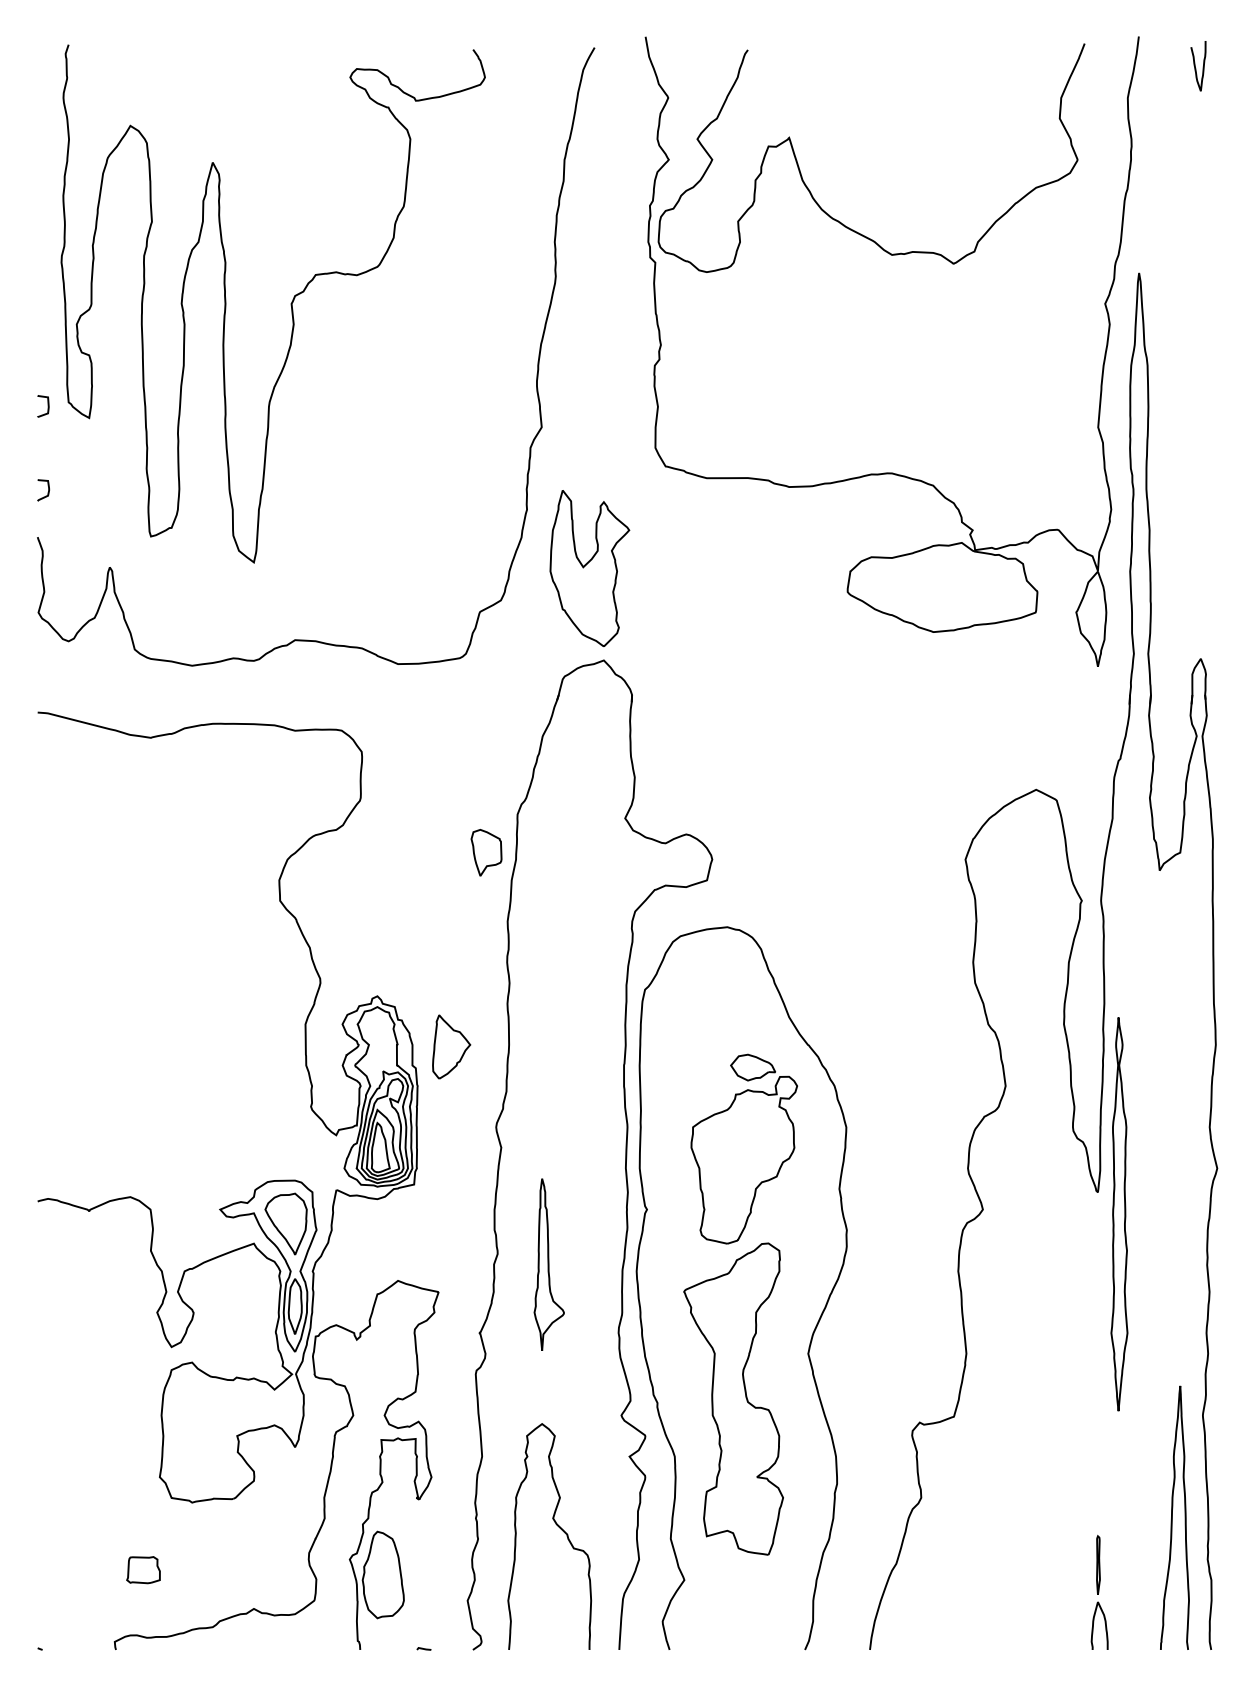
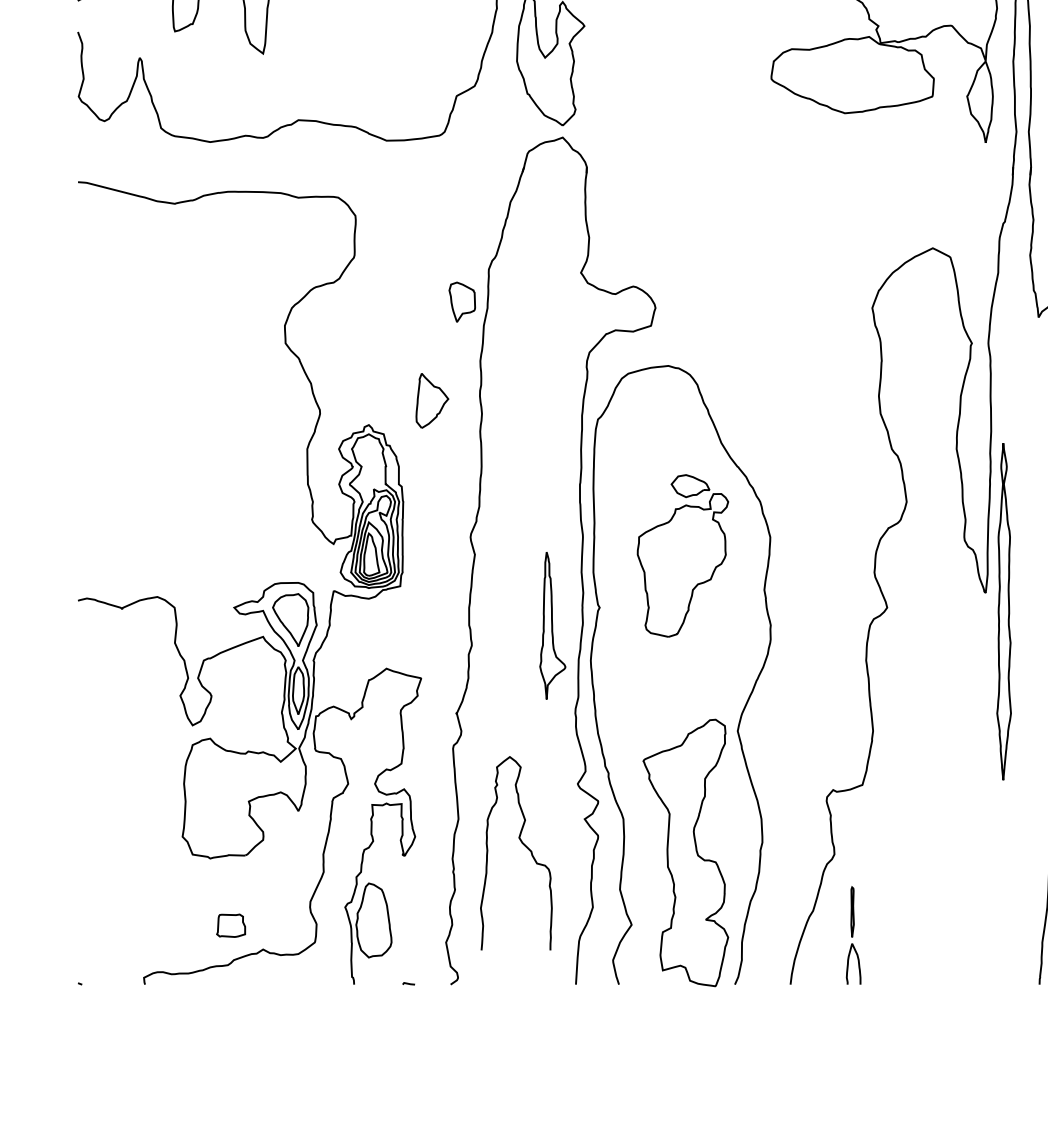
part: (451, 1046) -> (432, 400), moved
part: (548, 1264) -> (552, 625), moved
part: (733, 1398) -> (685, 852), moved
curve: (558, 1527) -> (523, 845), moved
part: (143, 1570) -> (231, 926), moved
part: (1099, 1591) -> (853, 934), moved

